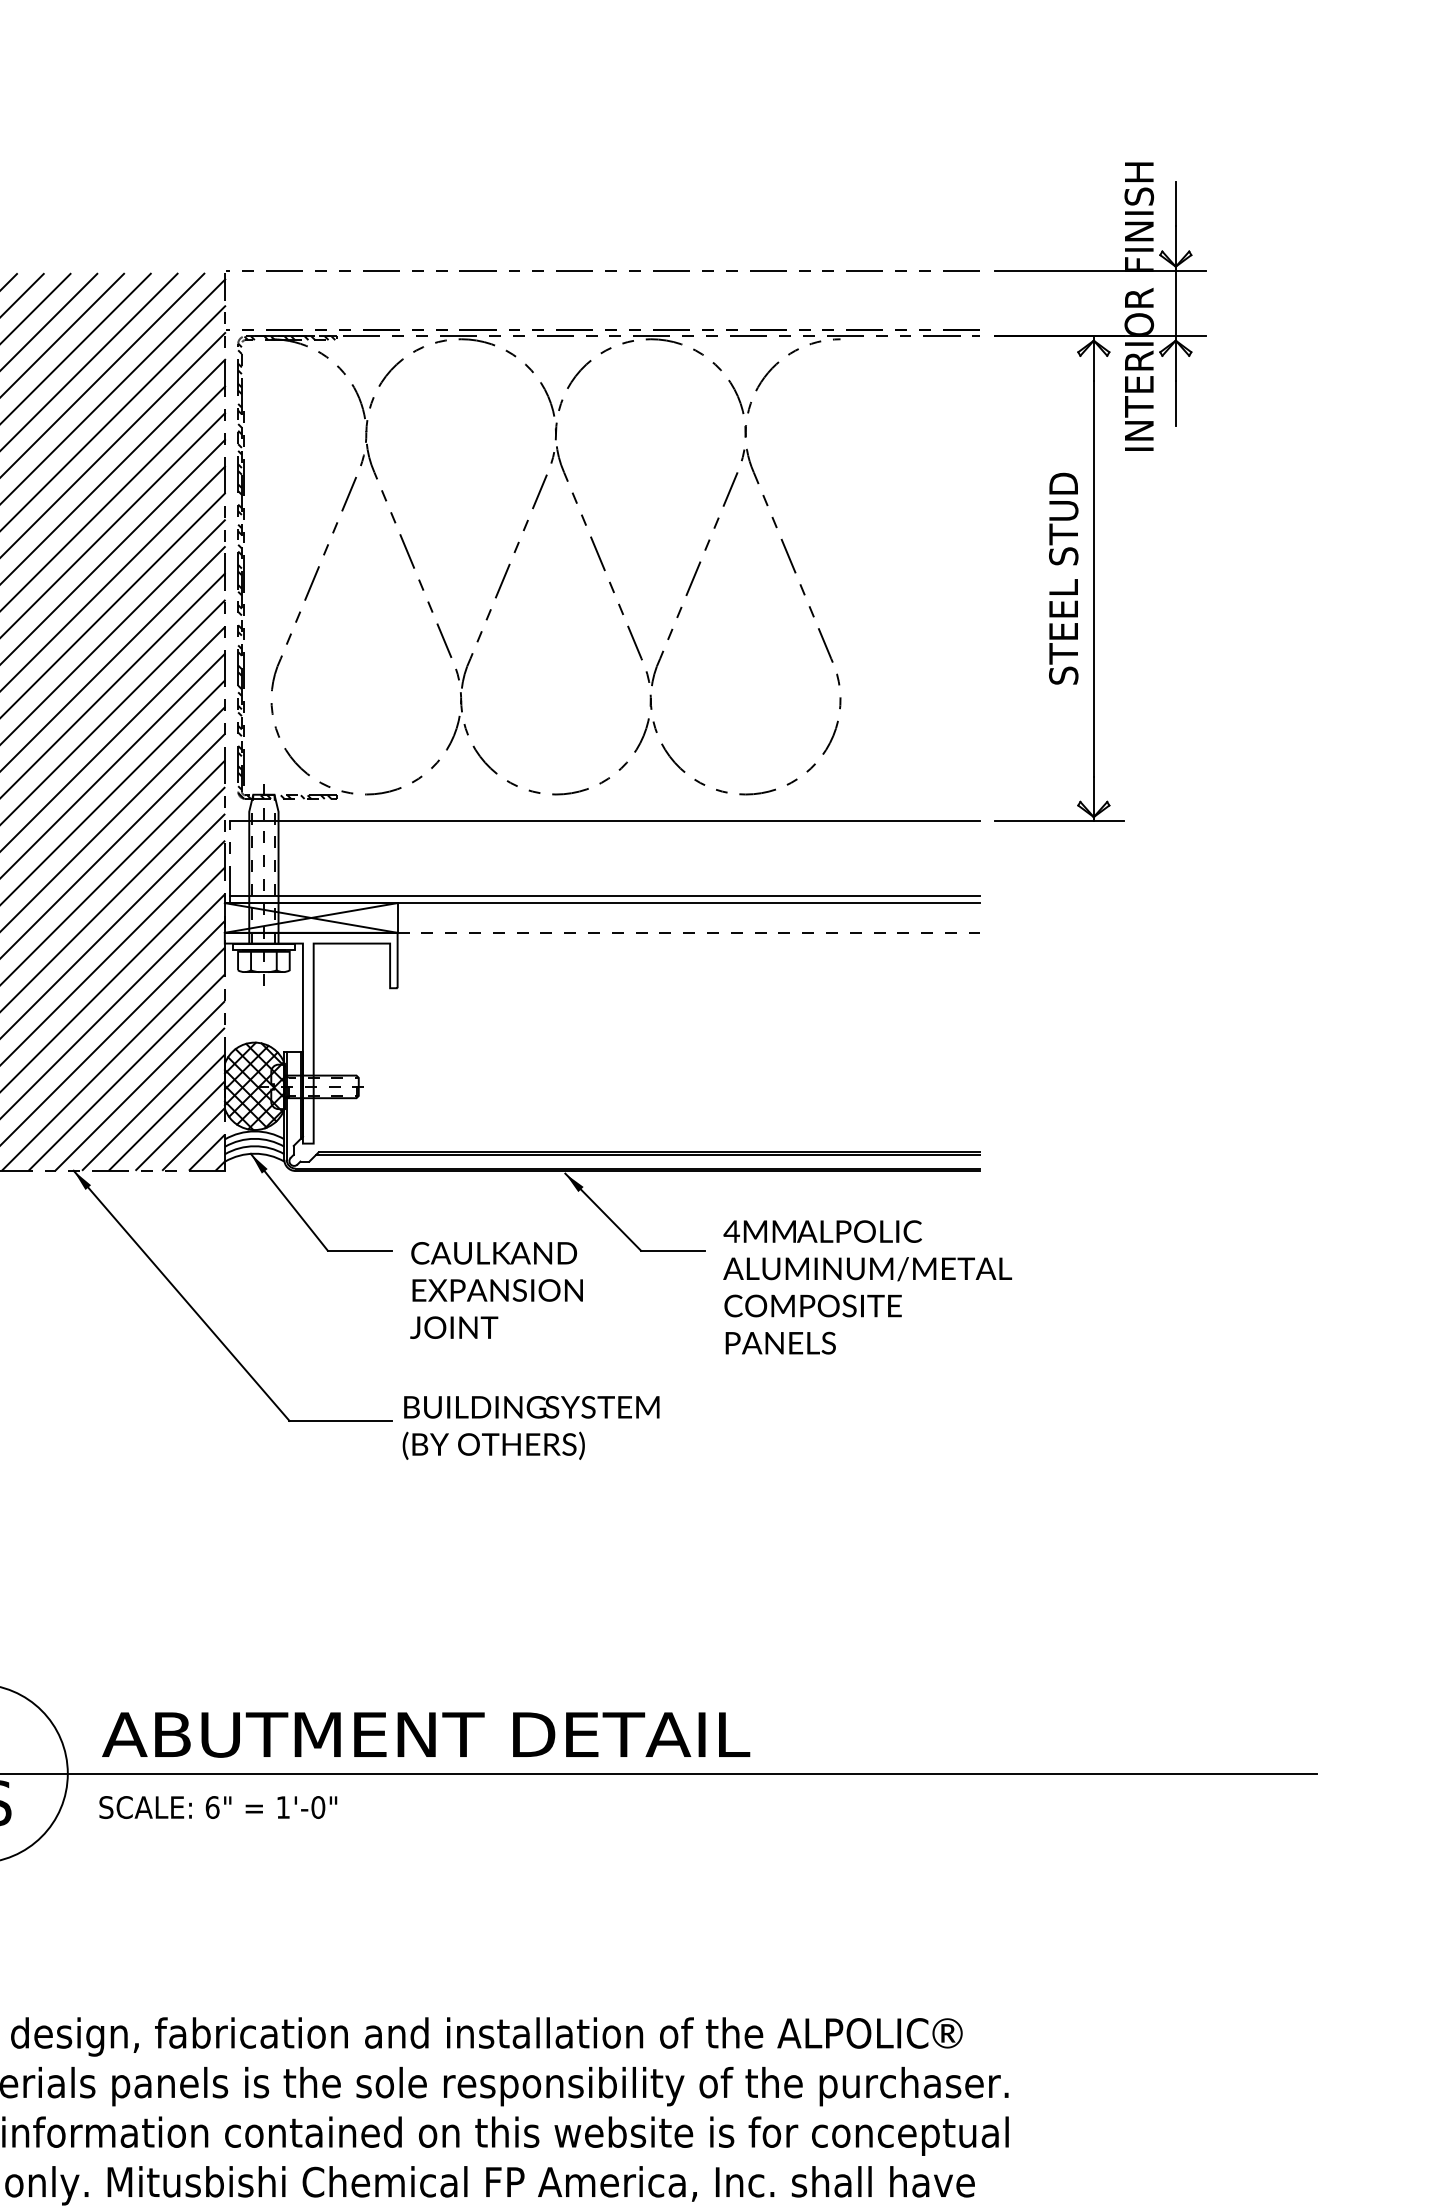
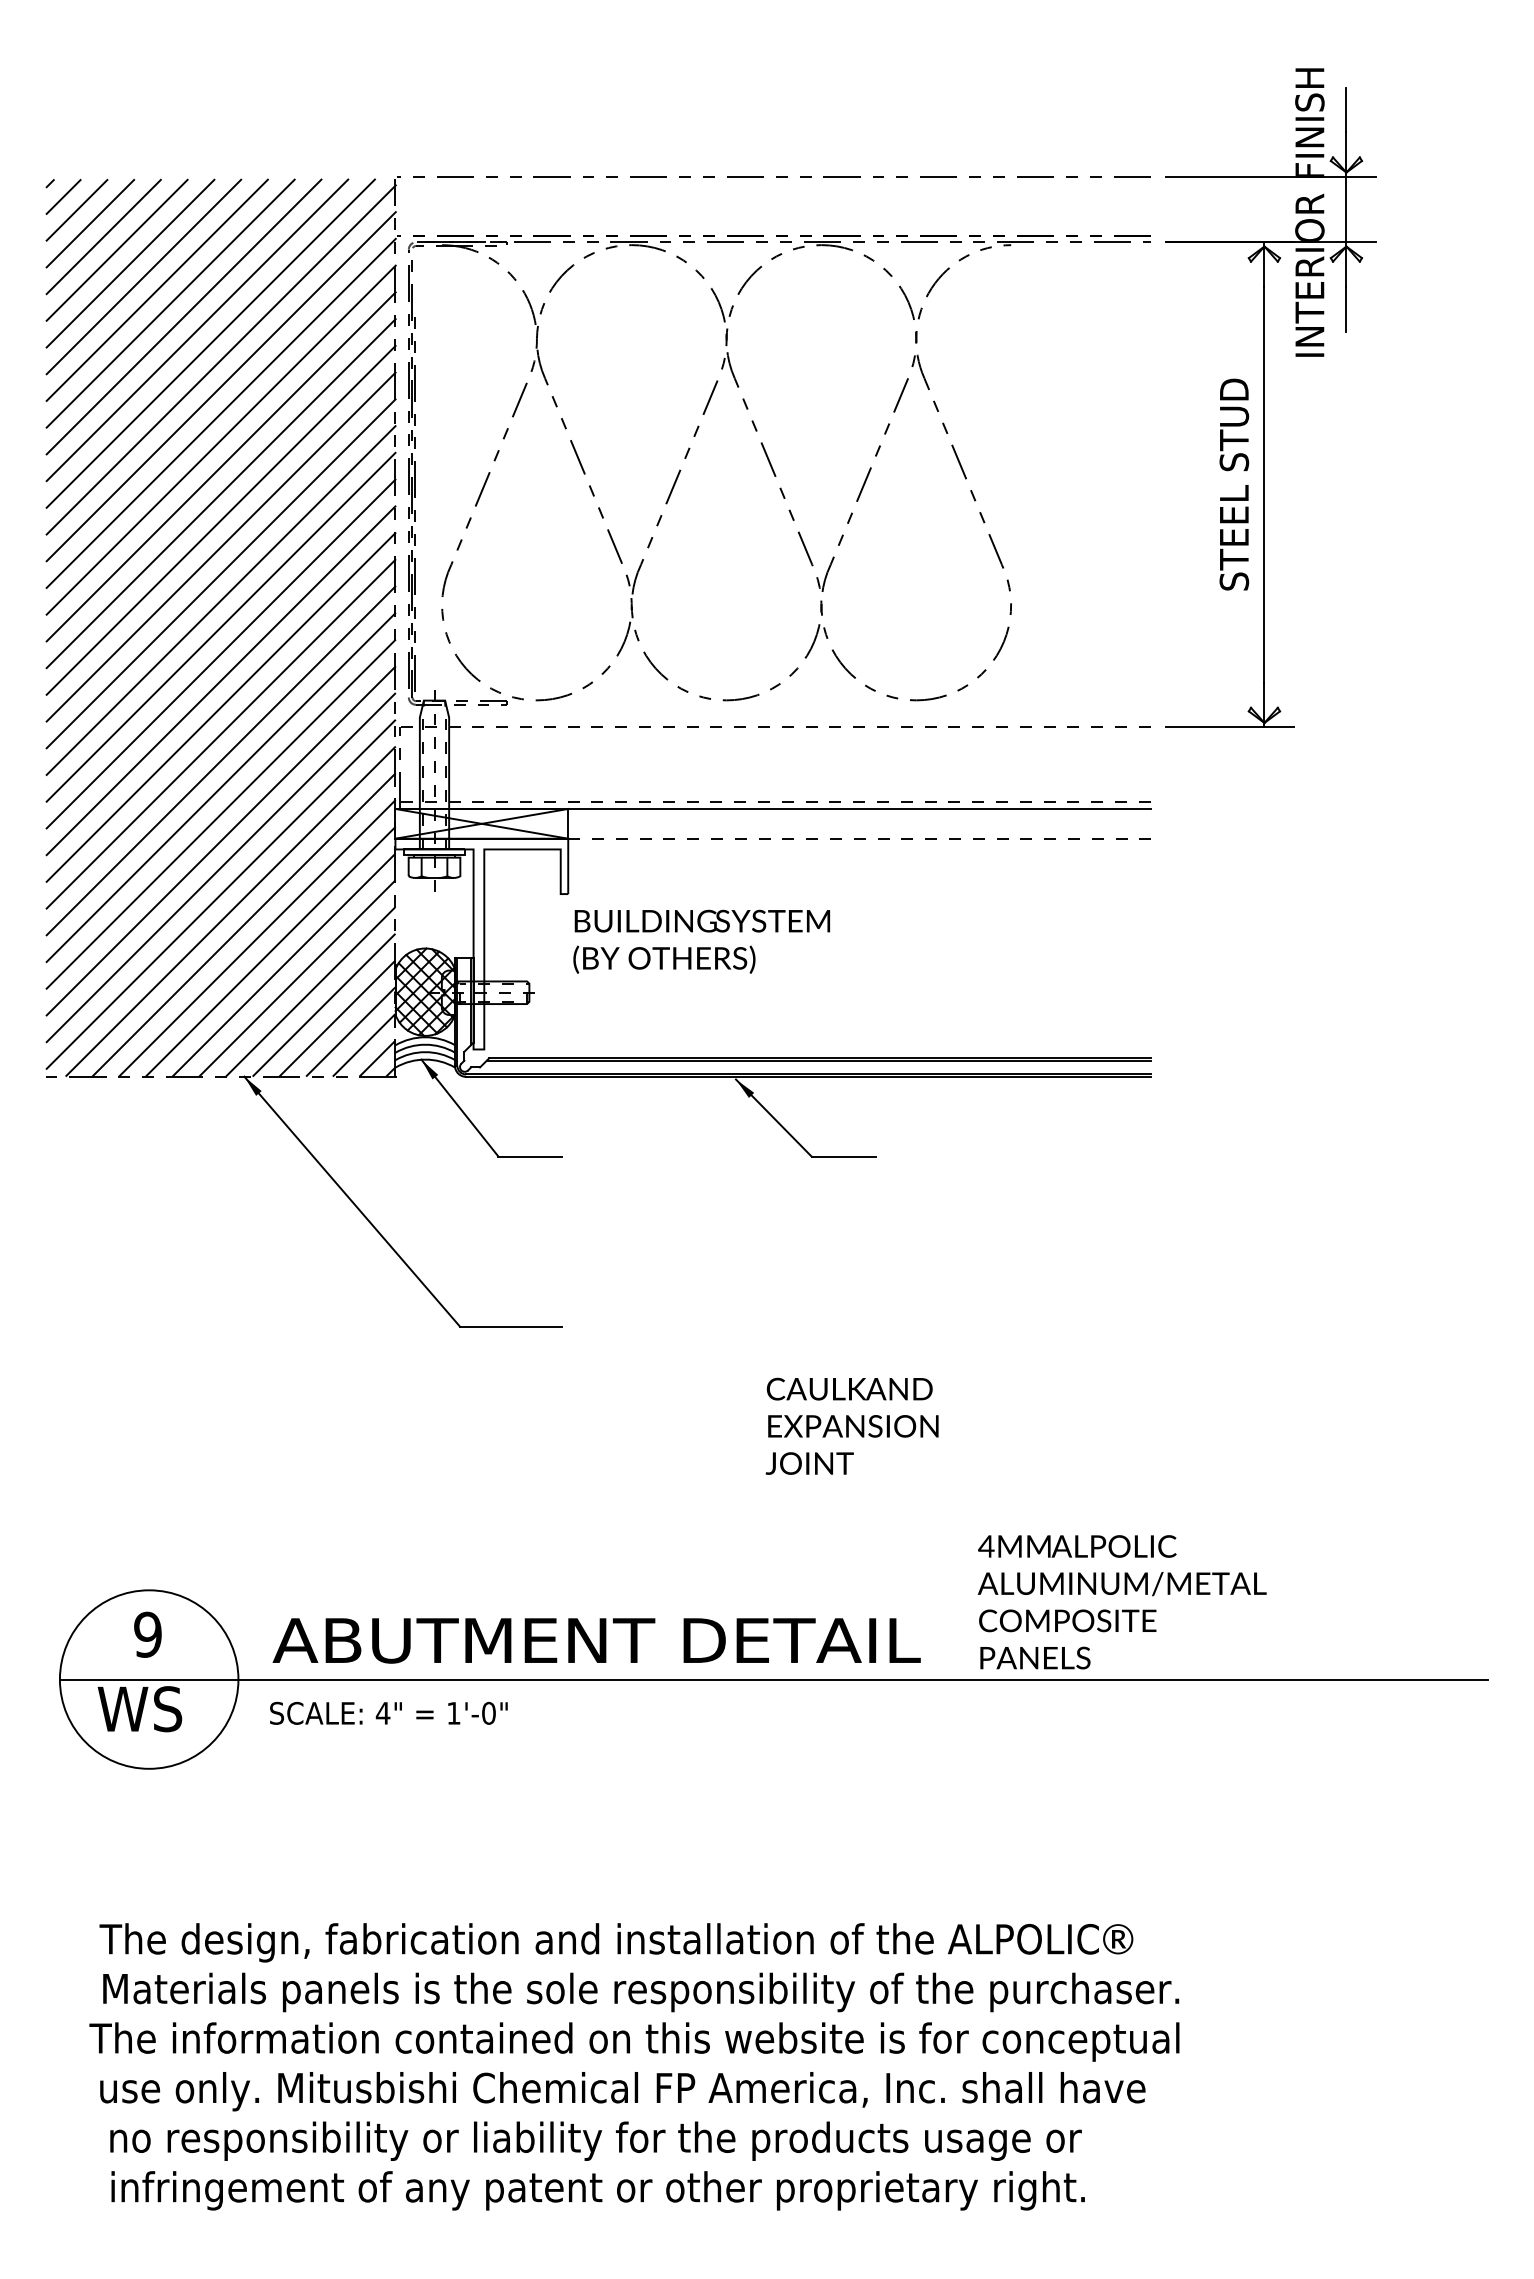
hatch: (285, 567) -> (456, 473), removed
line: (603, 821) -> (774, 727), solid -> dashed
line: (603, 895) -> (774, 801), solid -> dashed
text: (866, 1287) -> (1121, 1602), moved
text: (495, 1289) -> (851, 1425), moved
text: (530, 1427) -> (701, 941), moved
text: (211, 1806) -> (382, 1712), 6" -> 4"

